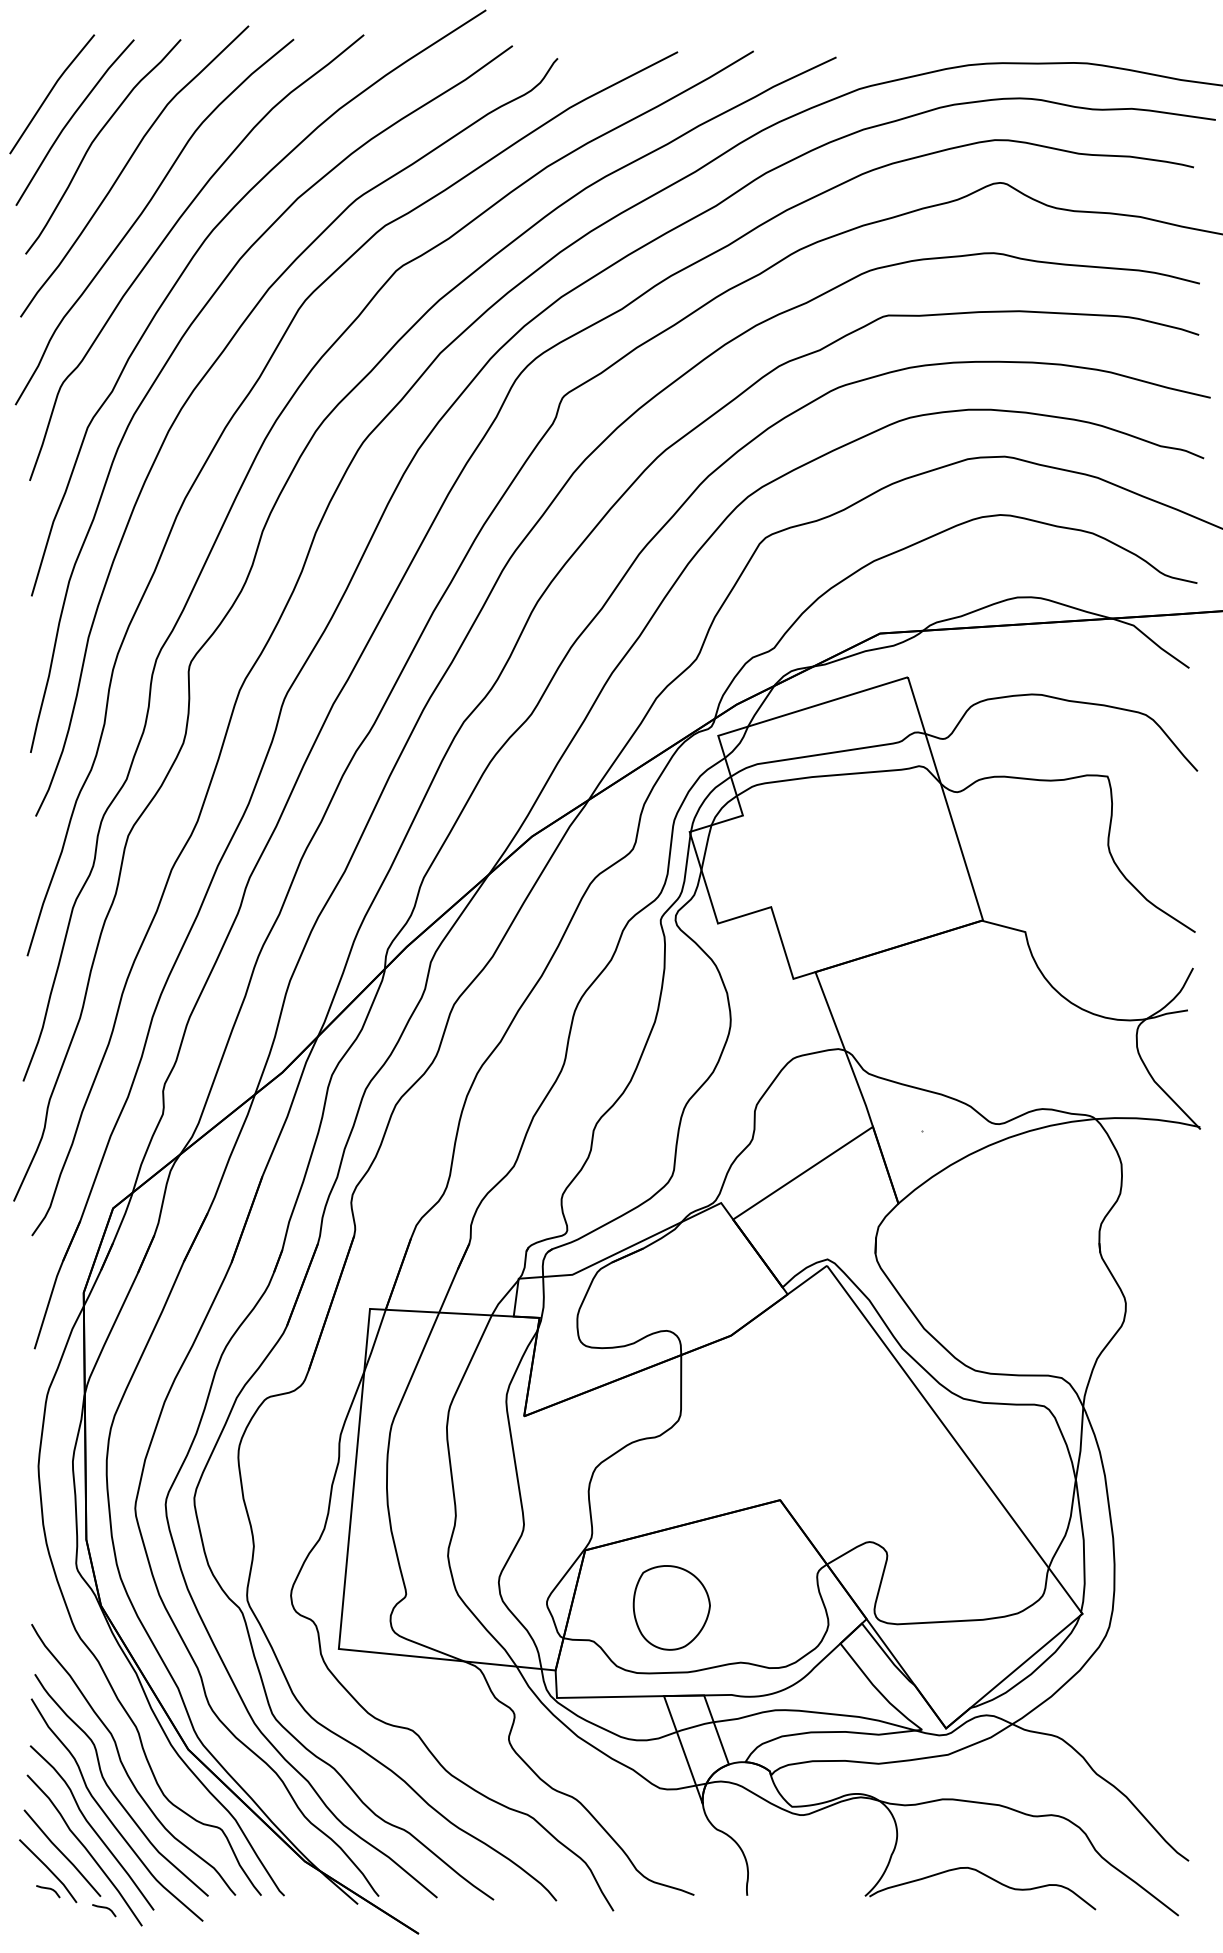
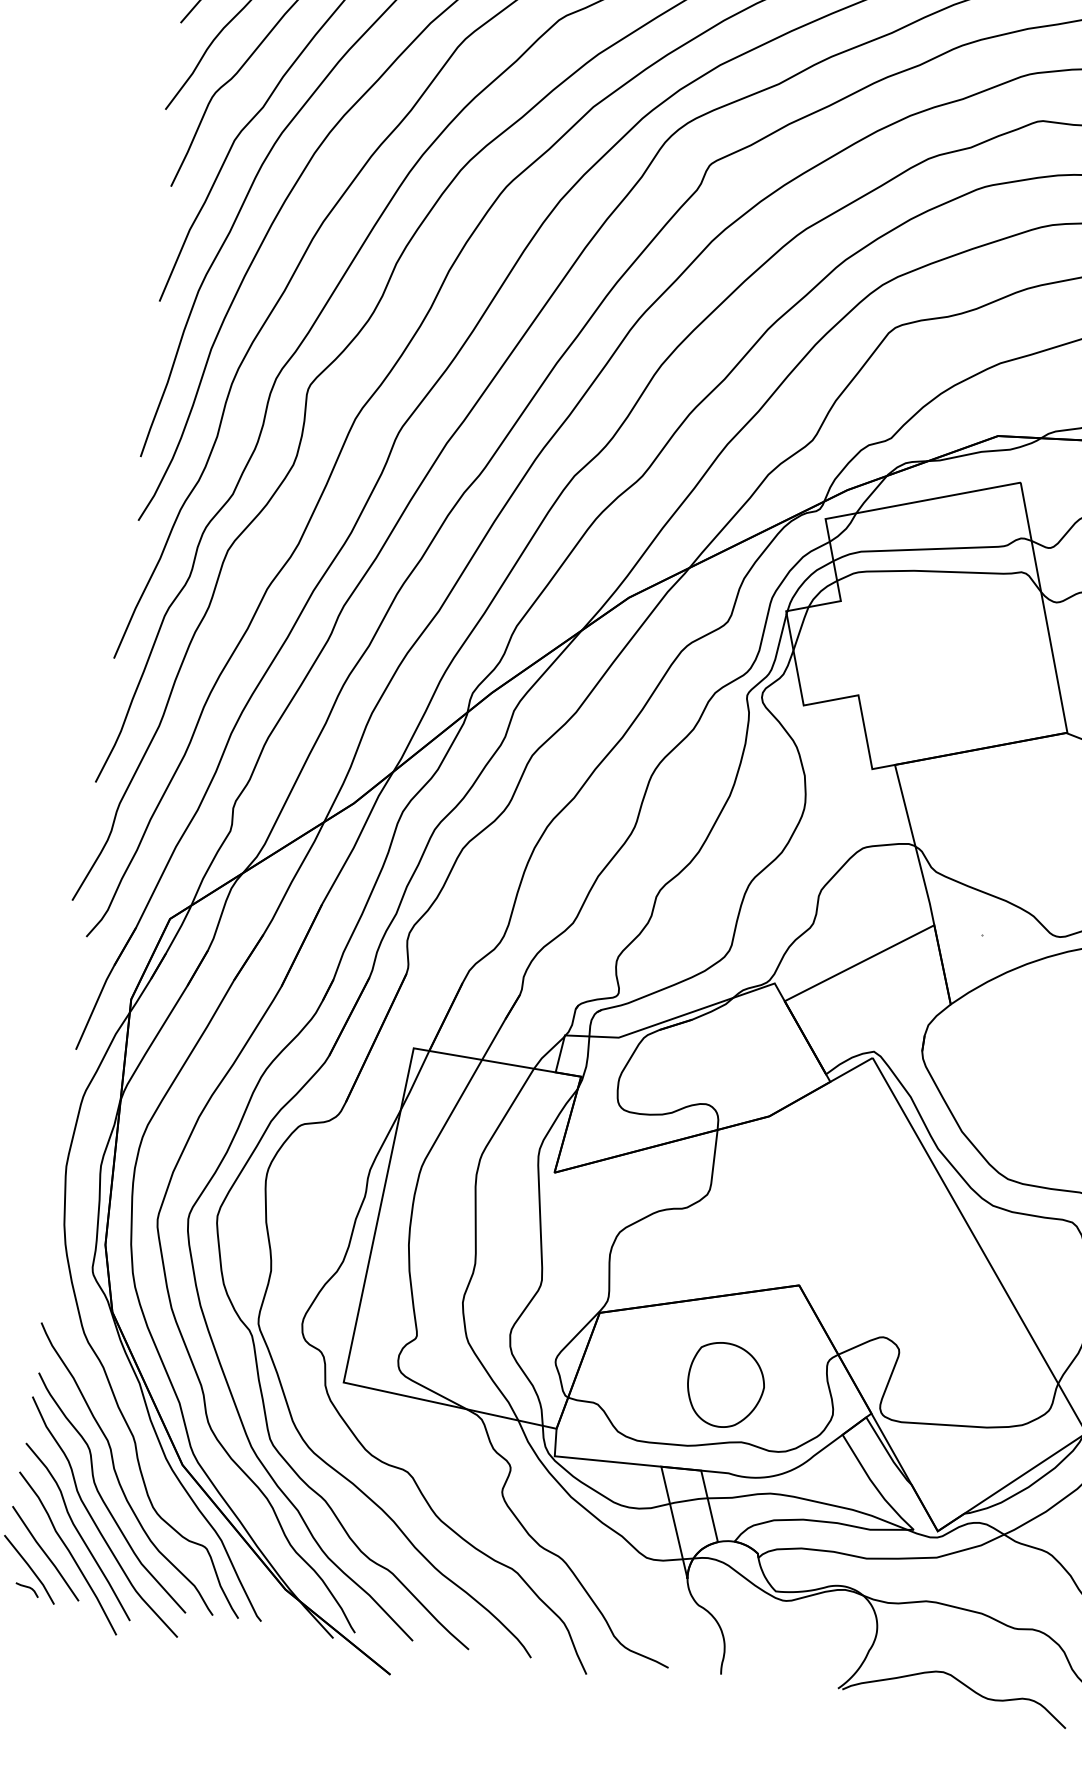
part: (671, 1607) -> (725, 1384), moved
curve: (104, 1908) -> (81, 1613), removed

